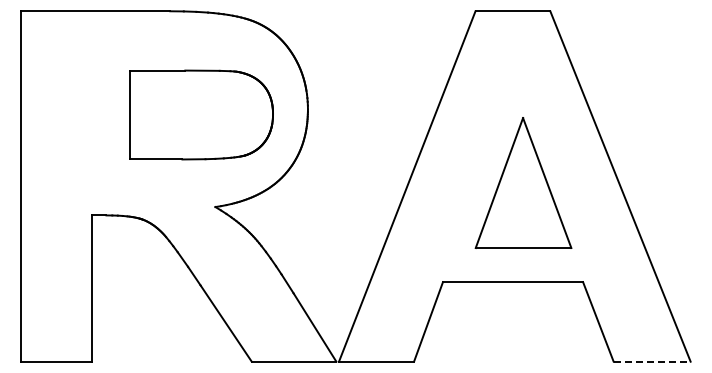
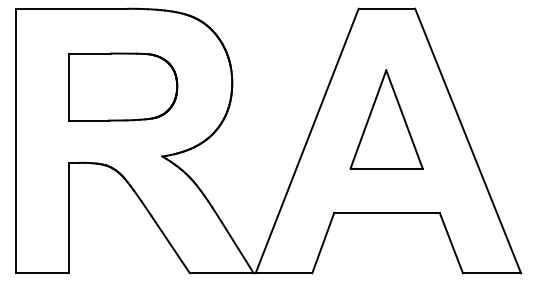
part: (201, 114) -> (123, 86), moved
part: (523, 182) -> (386, 119), moved
line: (652, 361) -> (492, 273), dashed -> solid

